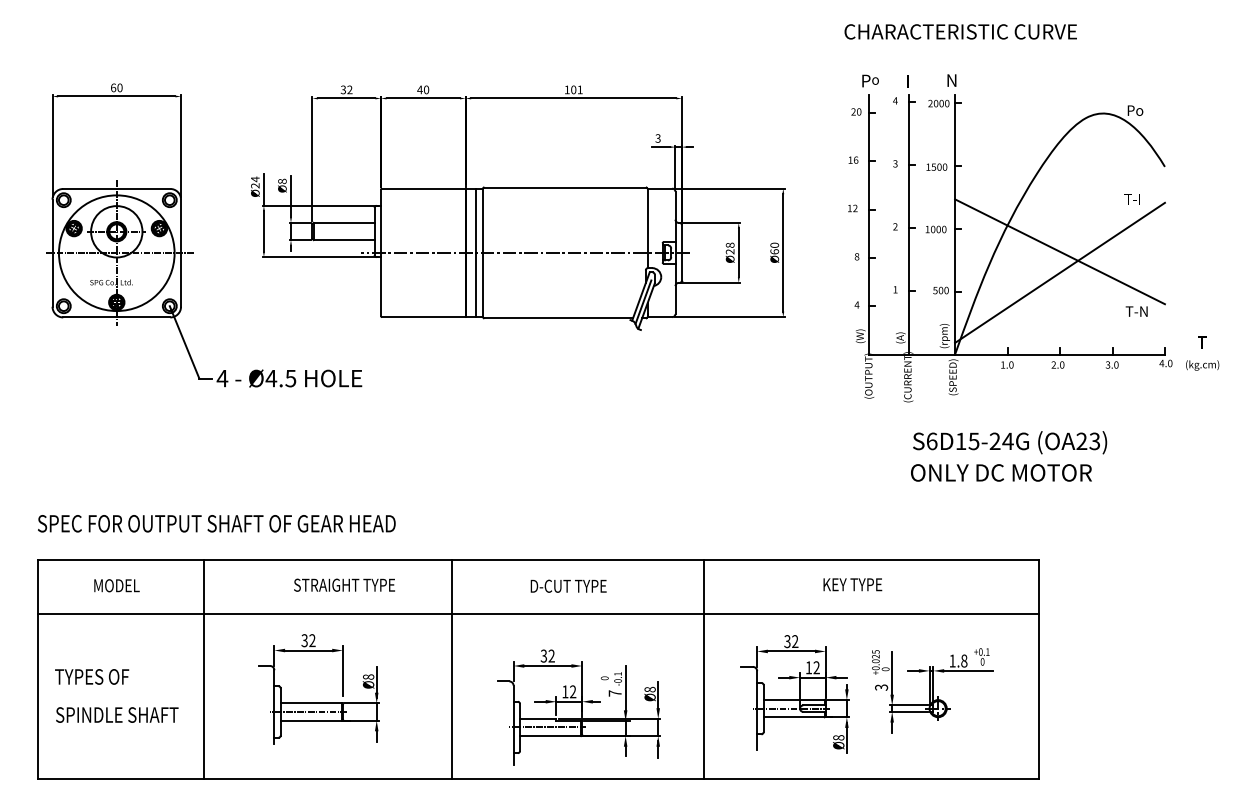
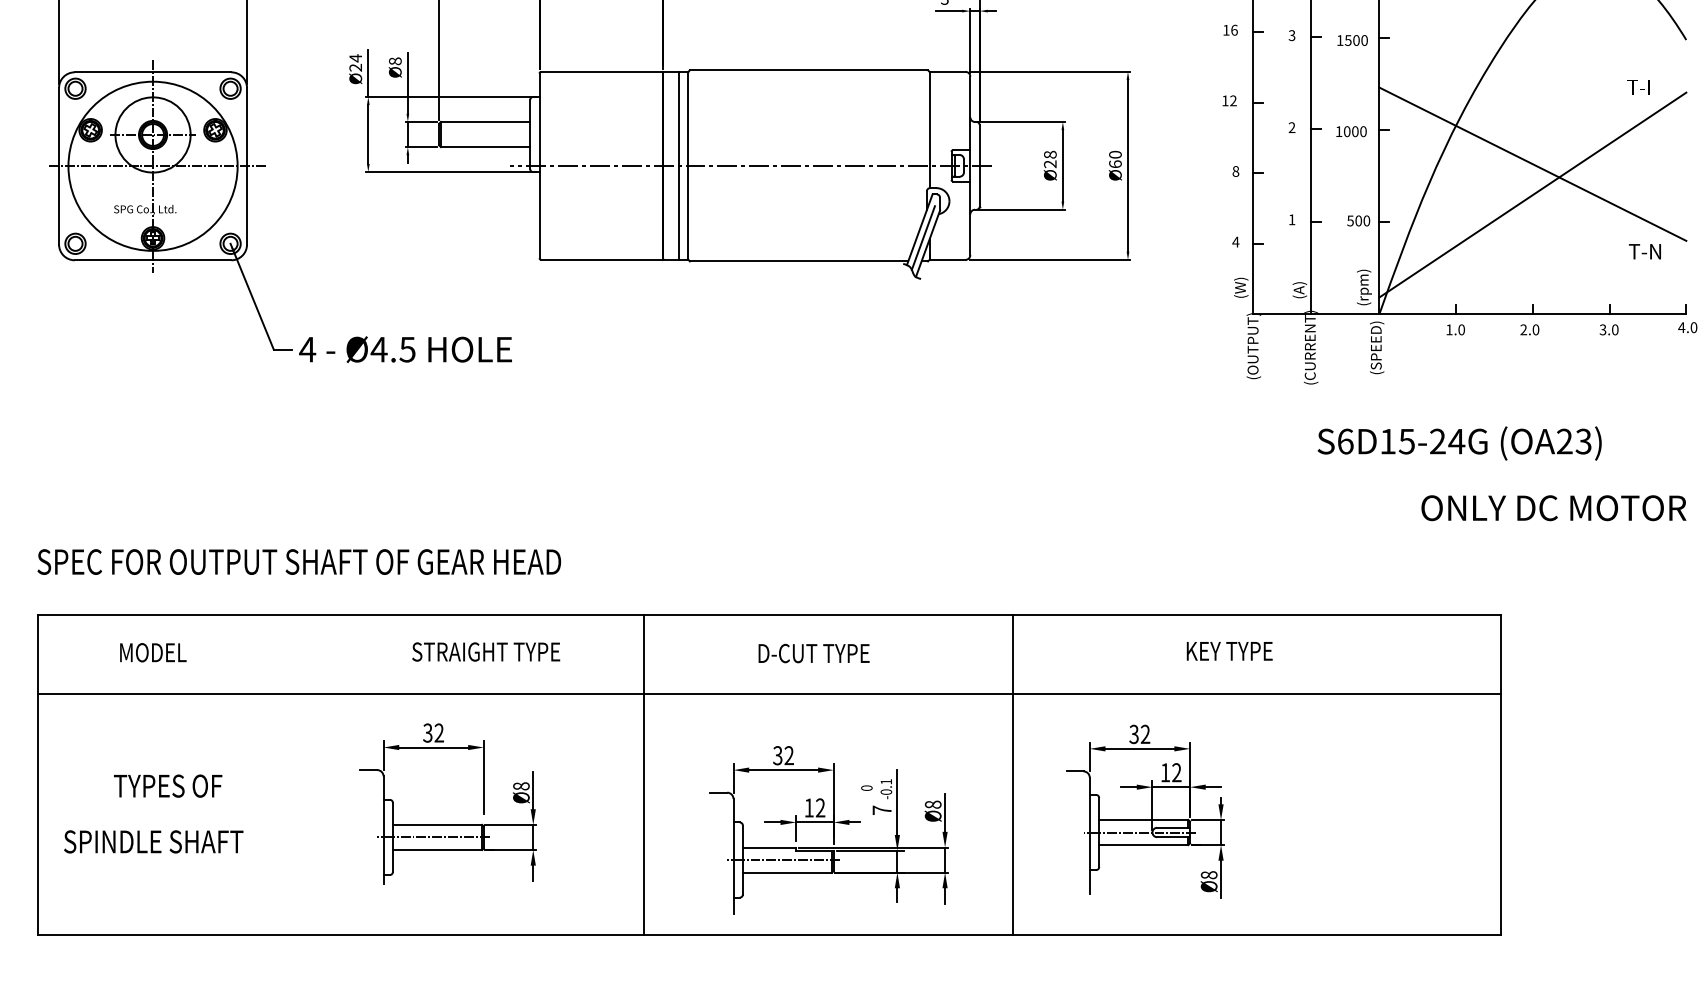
text: (1001, 472) -> (1553, 507), moved
line: (203, 669) -> (279, 775), removed
text: (92, 676) -> (168, 785), moved
part: (932, 690) -> (1346, 805), removed

